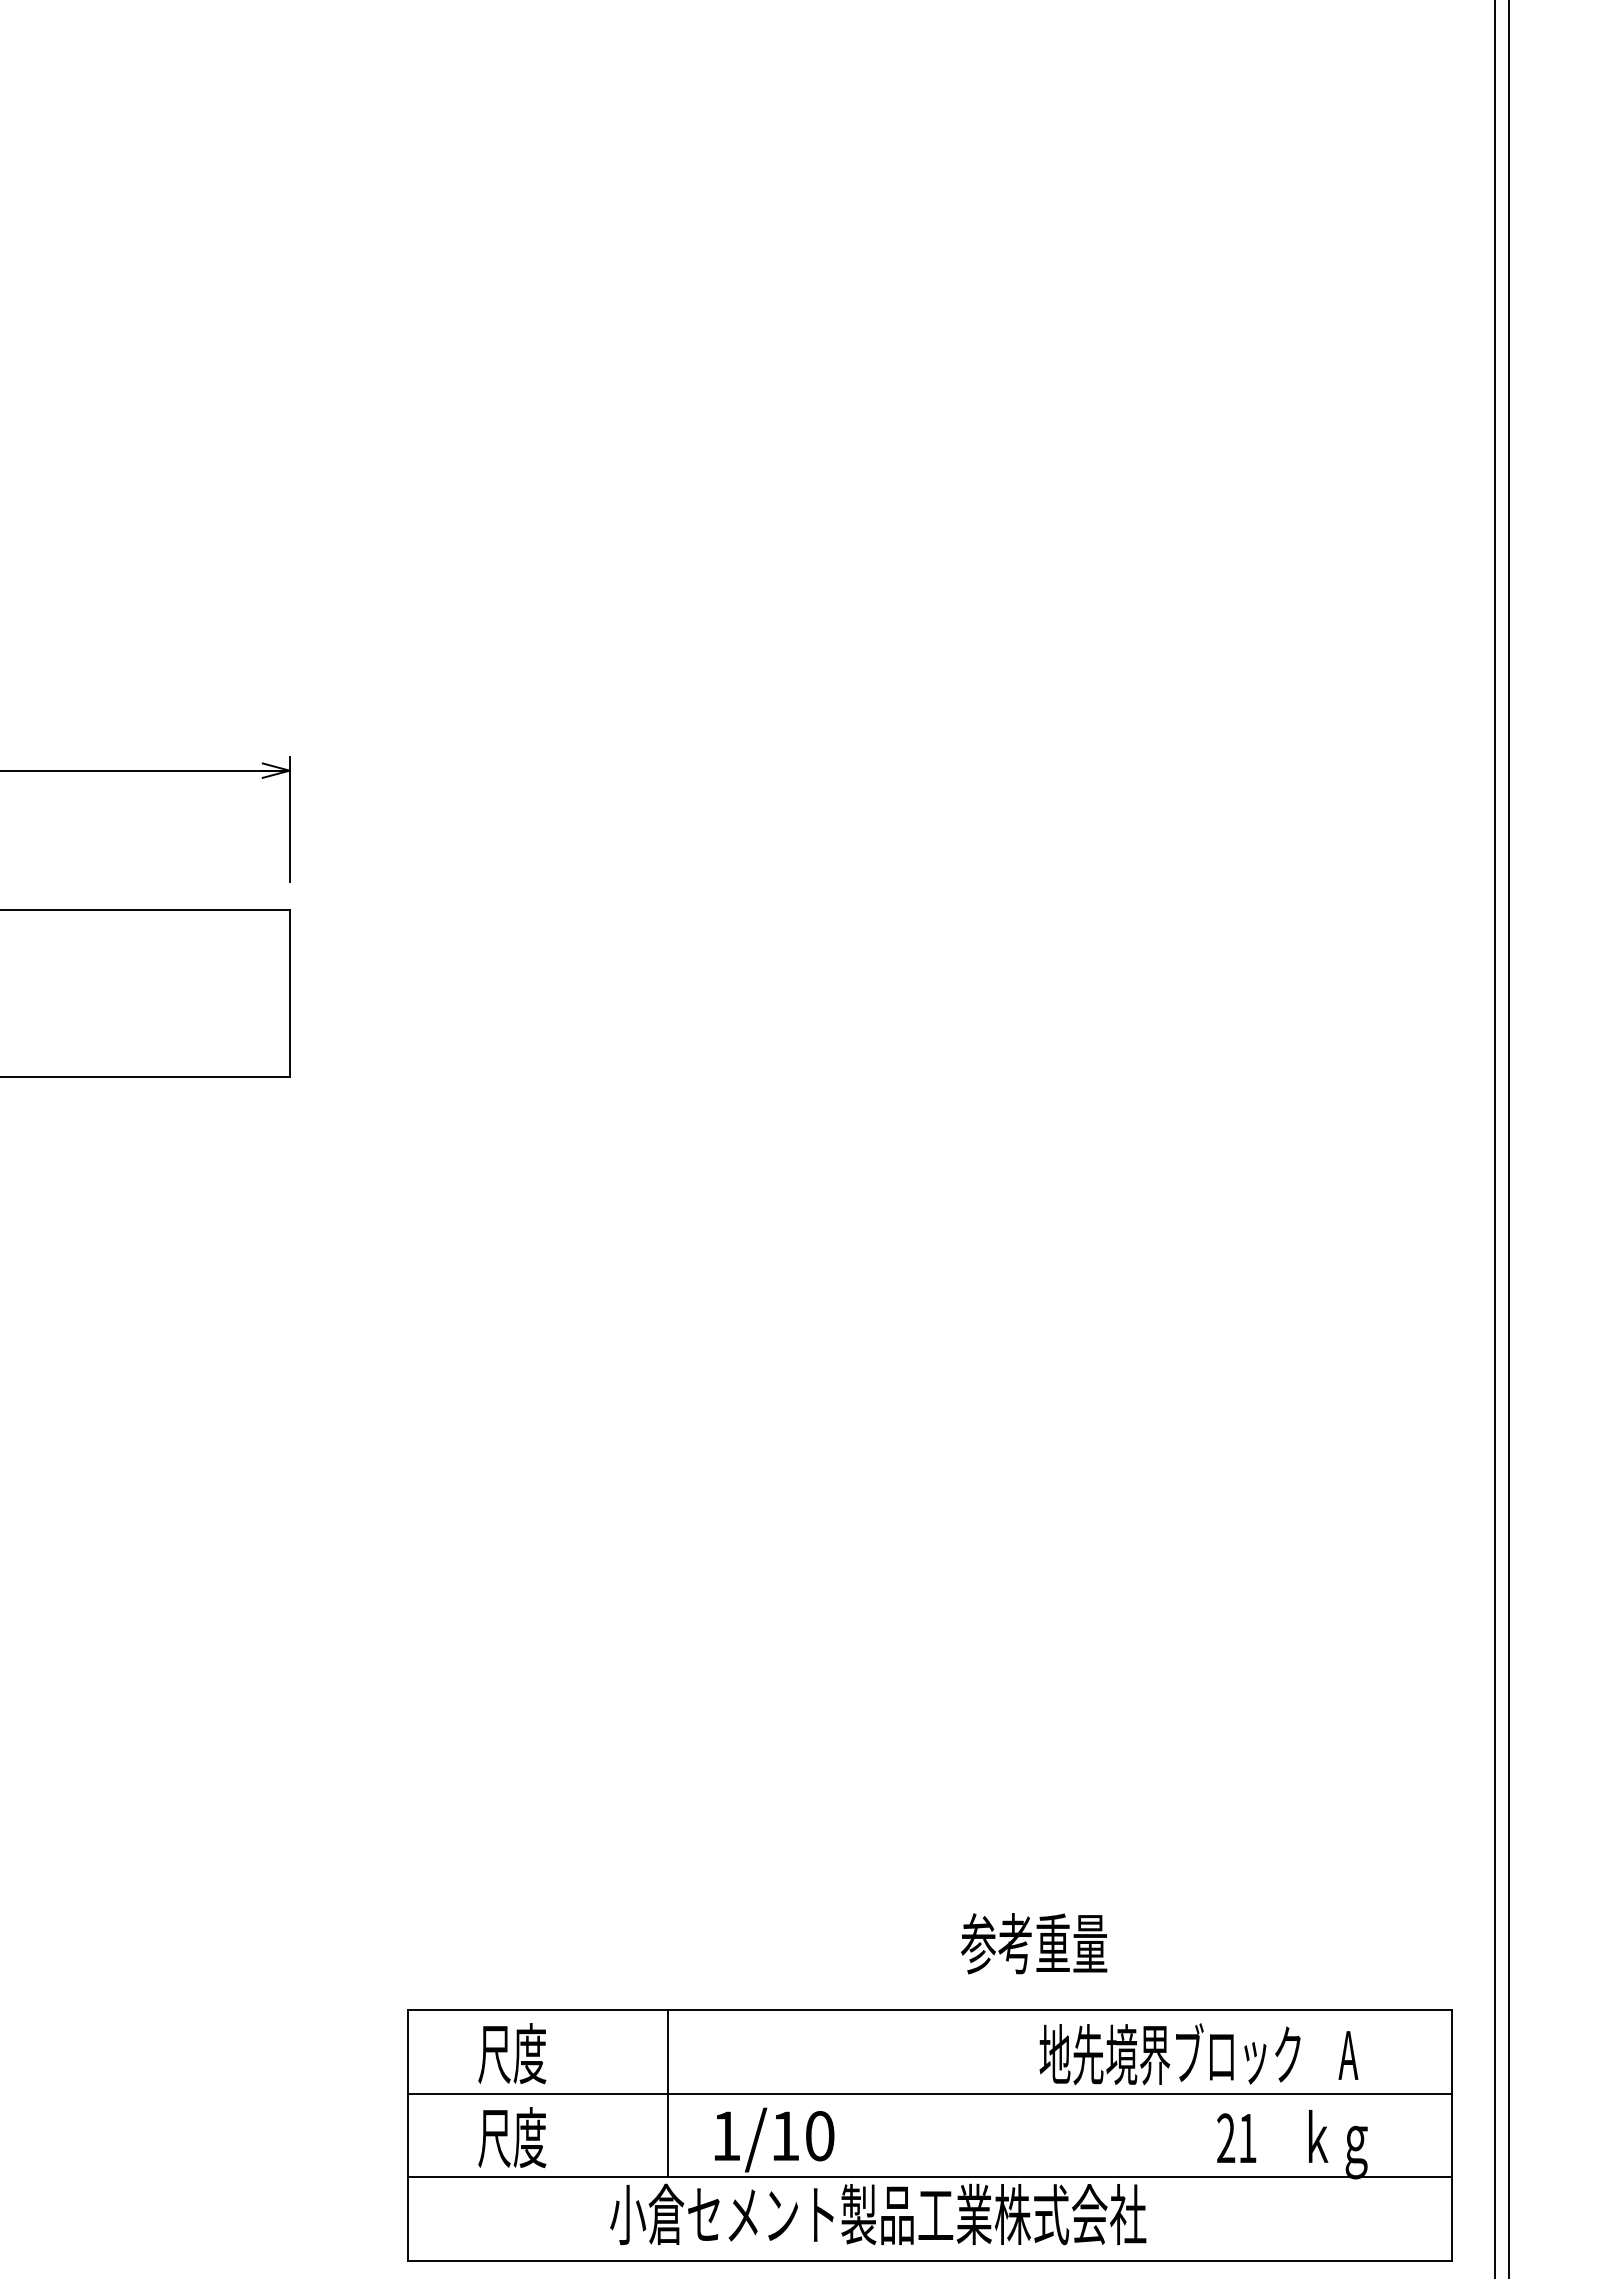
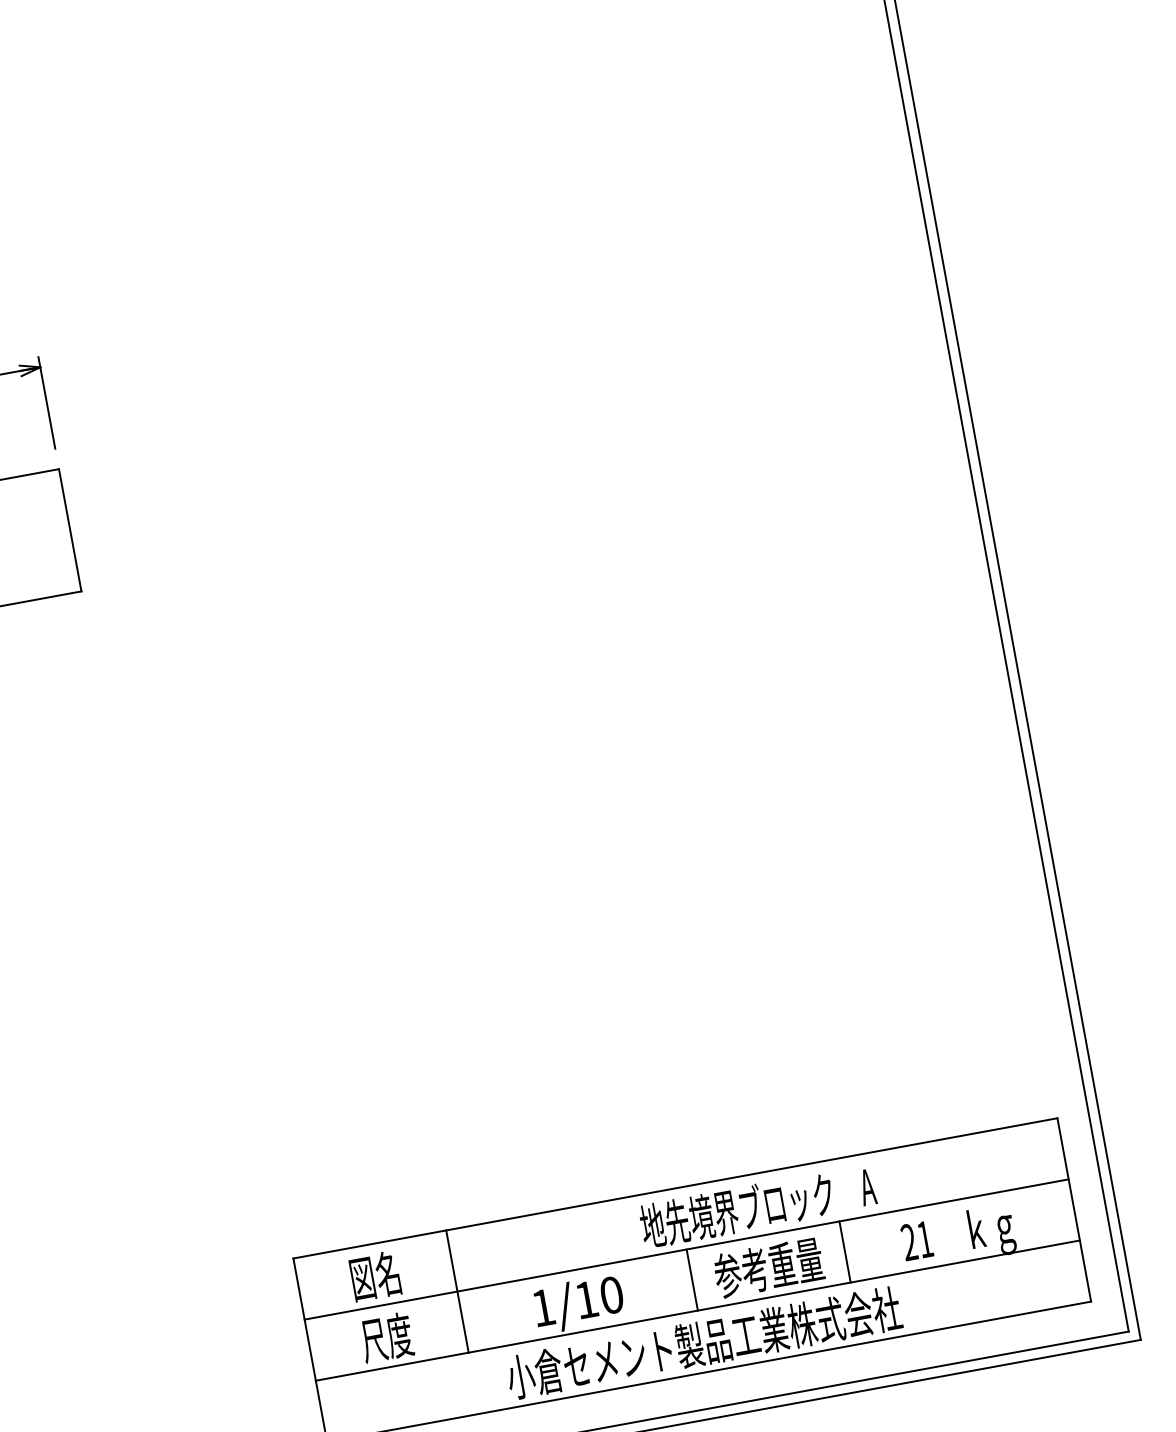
text: (1034, 1943) -> (768, 1267), moved
text: (512, 2053) -> (375, 1276), 尺度 -> 図名
text: (1198, 2054) -> (757, 1206), moved
line: (667, 2093) -> (457, 1291), moved
line: (930, 2135) -> (692, 1279), added
line: (1138, 2135) -> (844, 1252), added
text: (878, 2214) -> (704, 1342), moved

